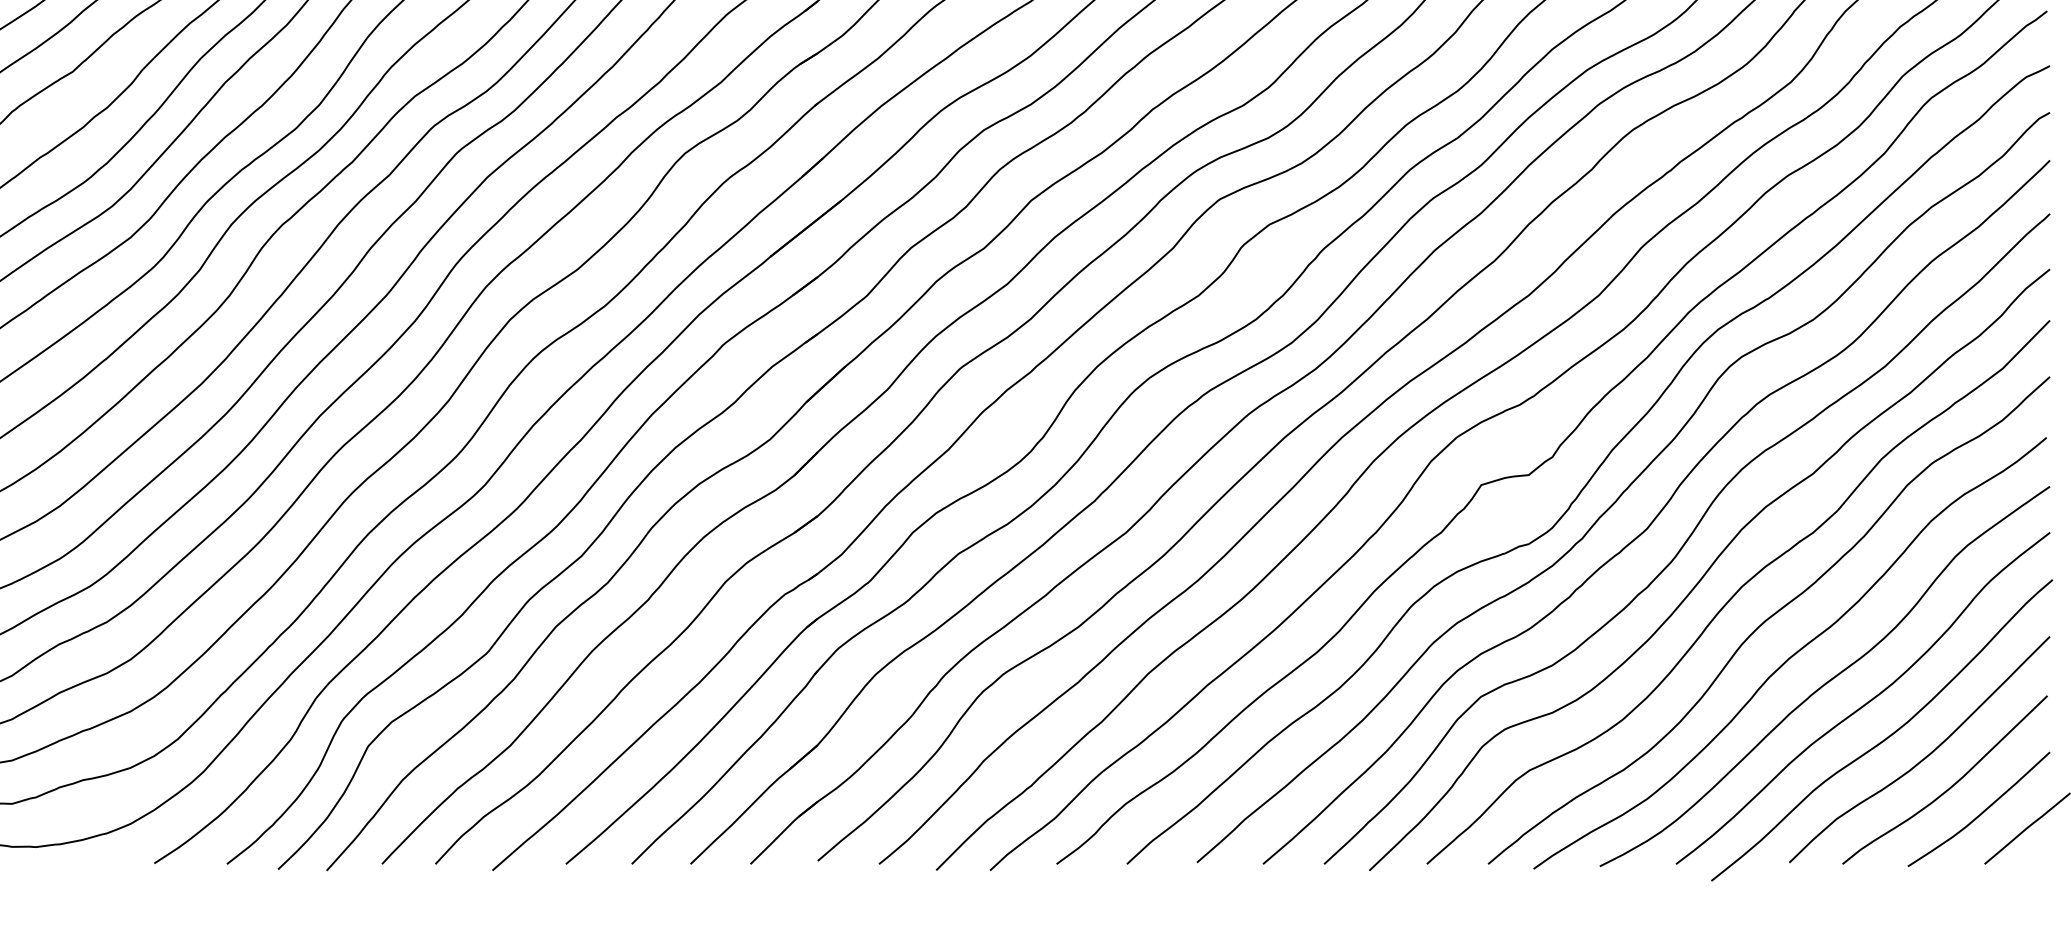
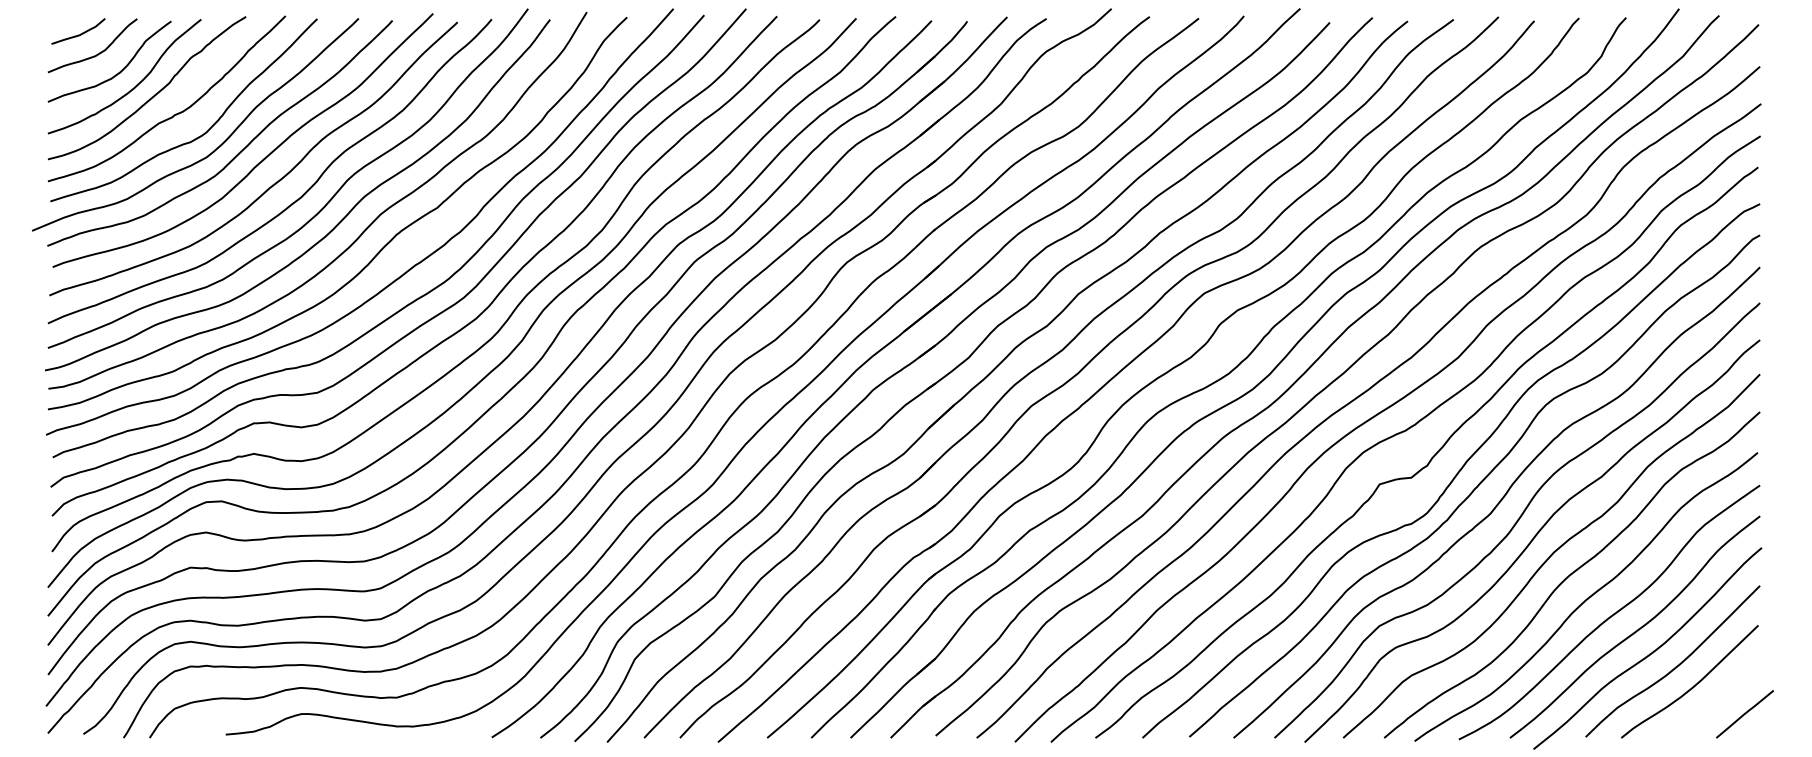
curve: (1981, 811) -> (1714, 702), removed

